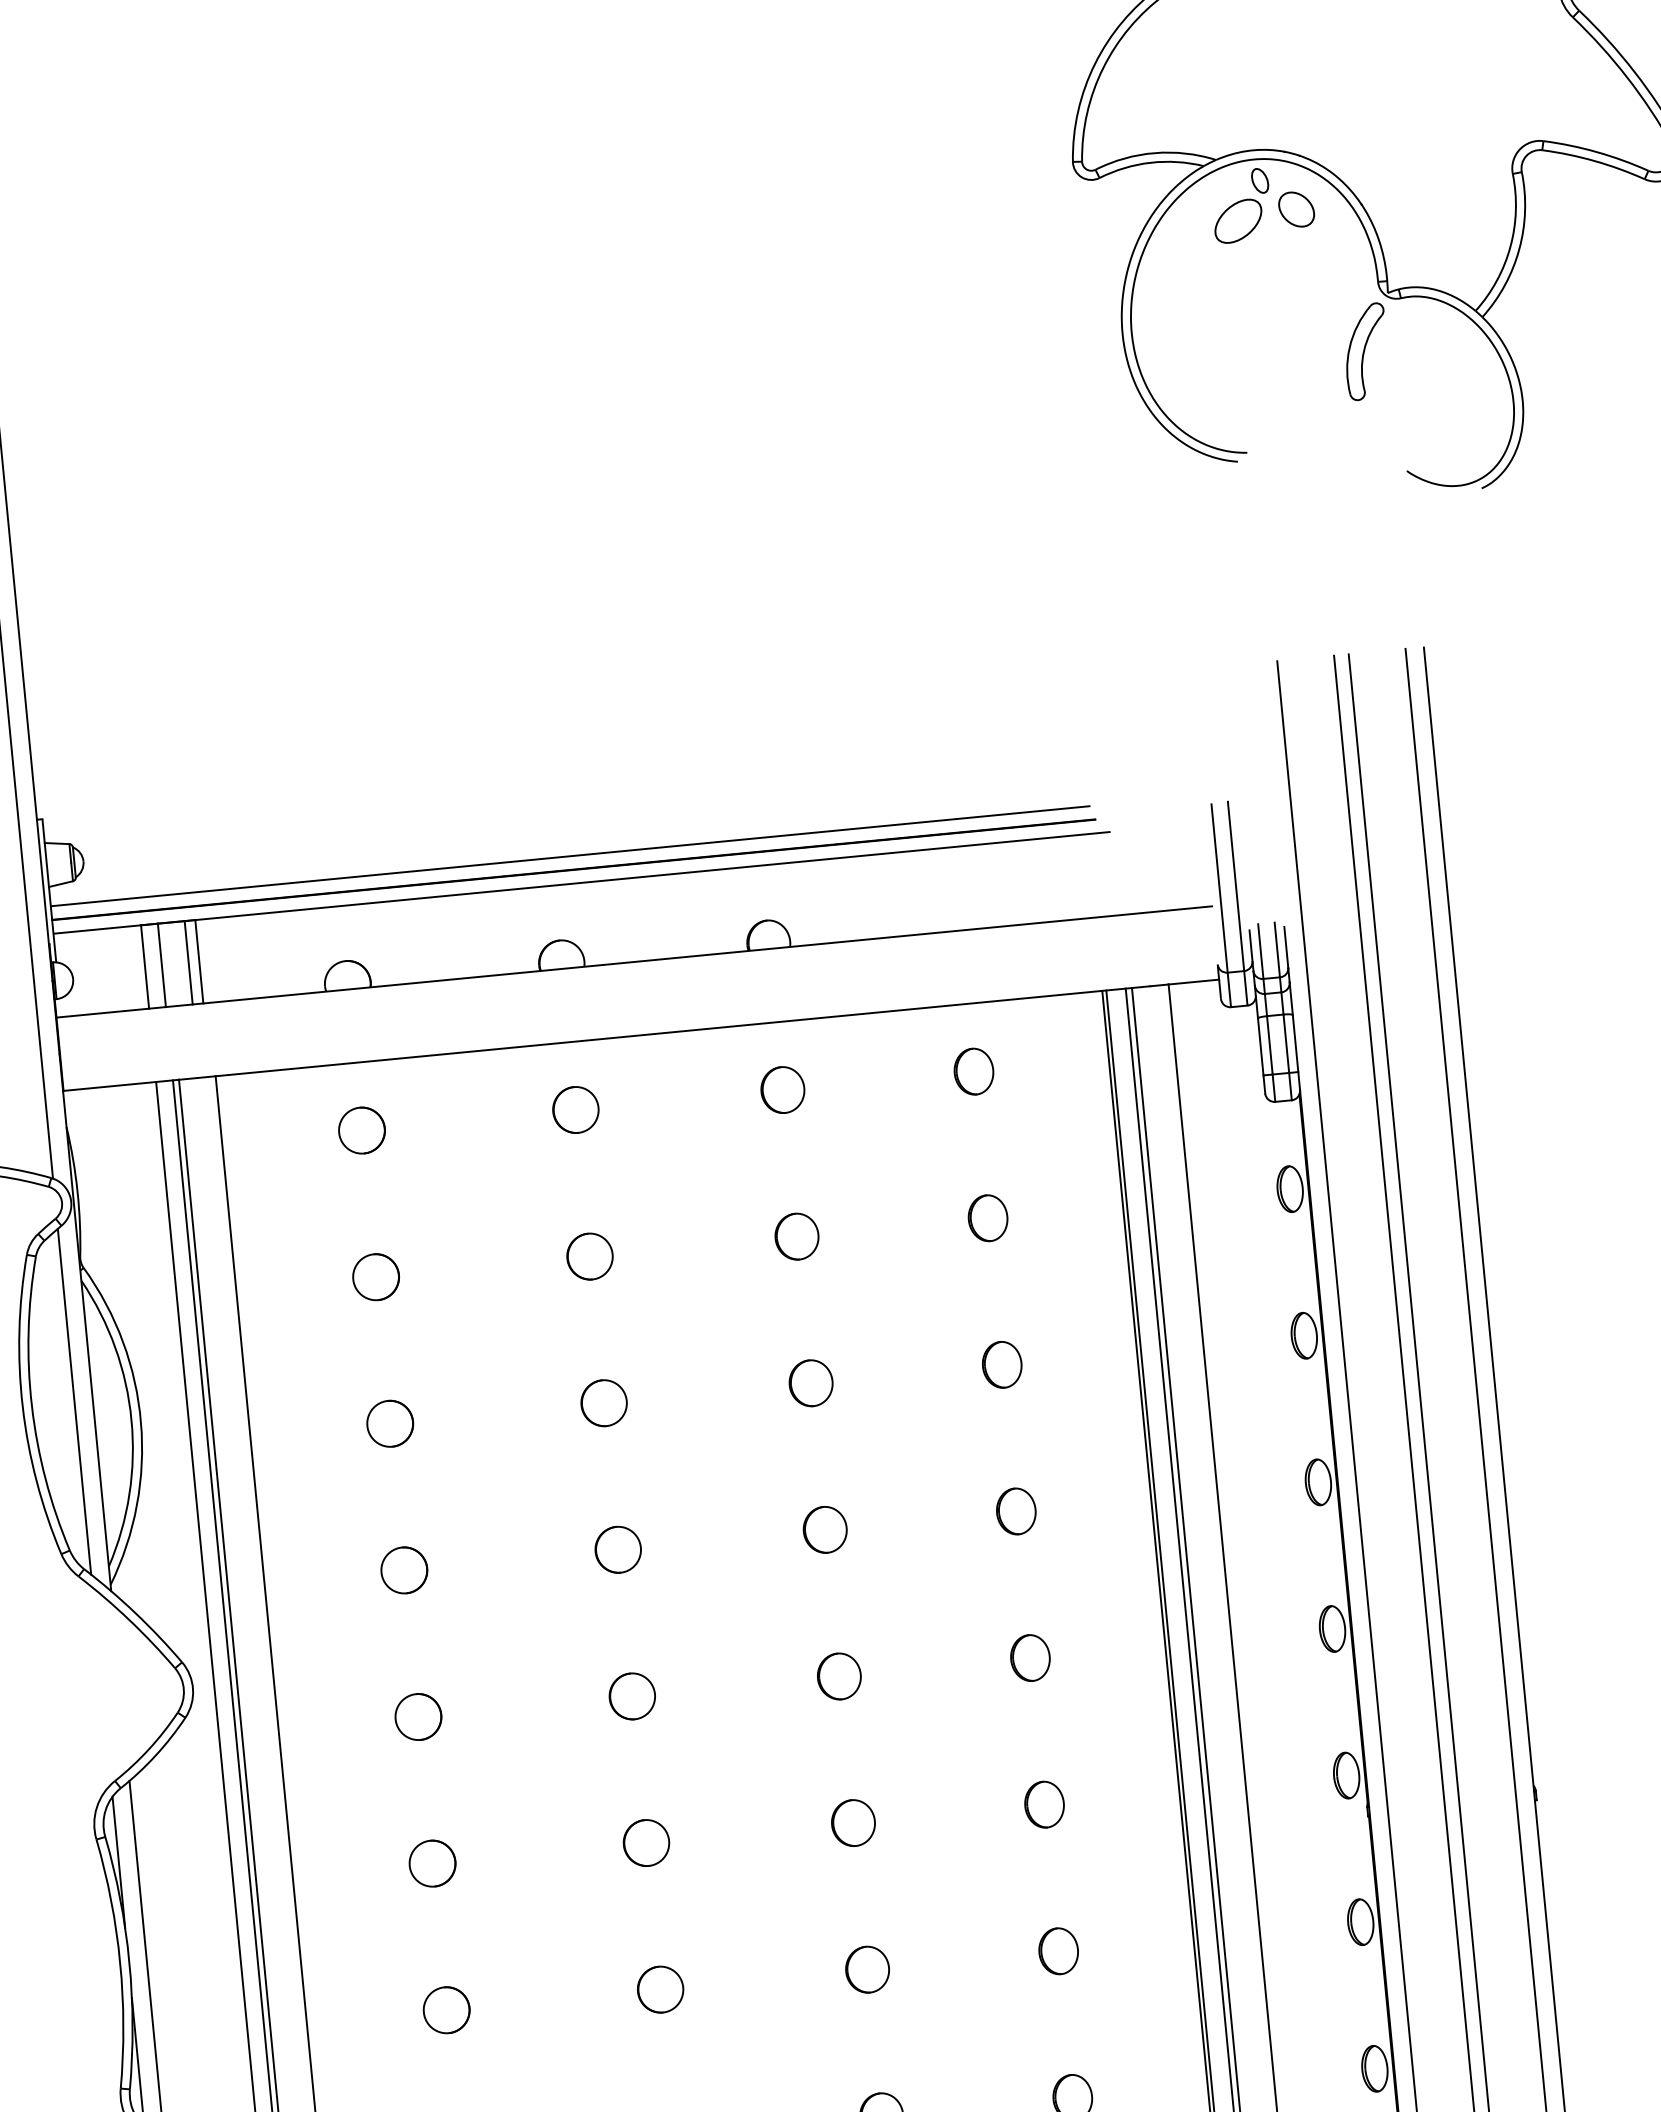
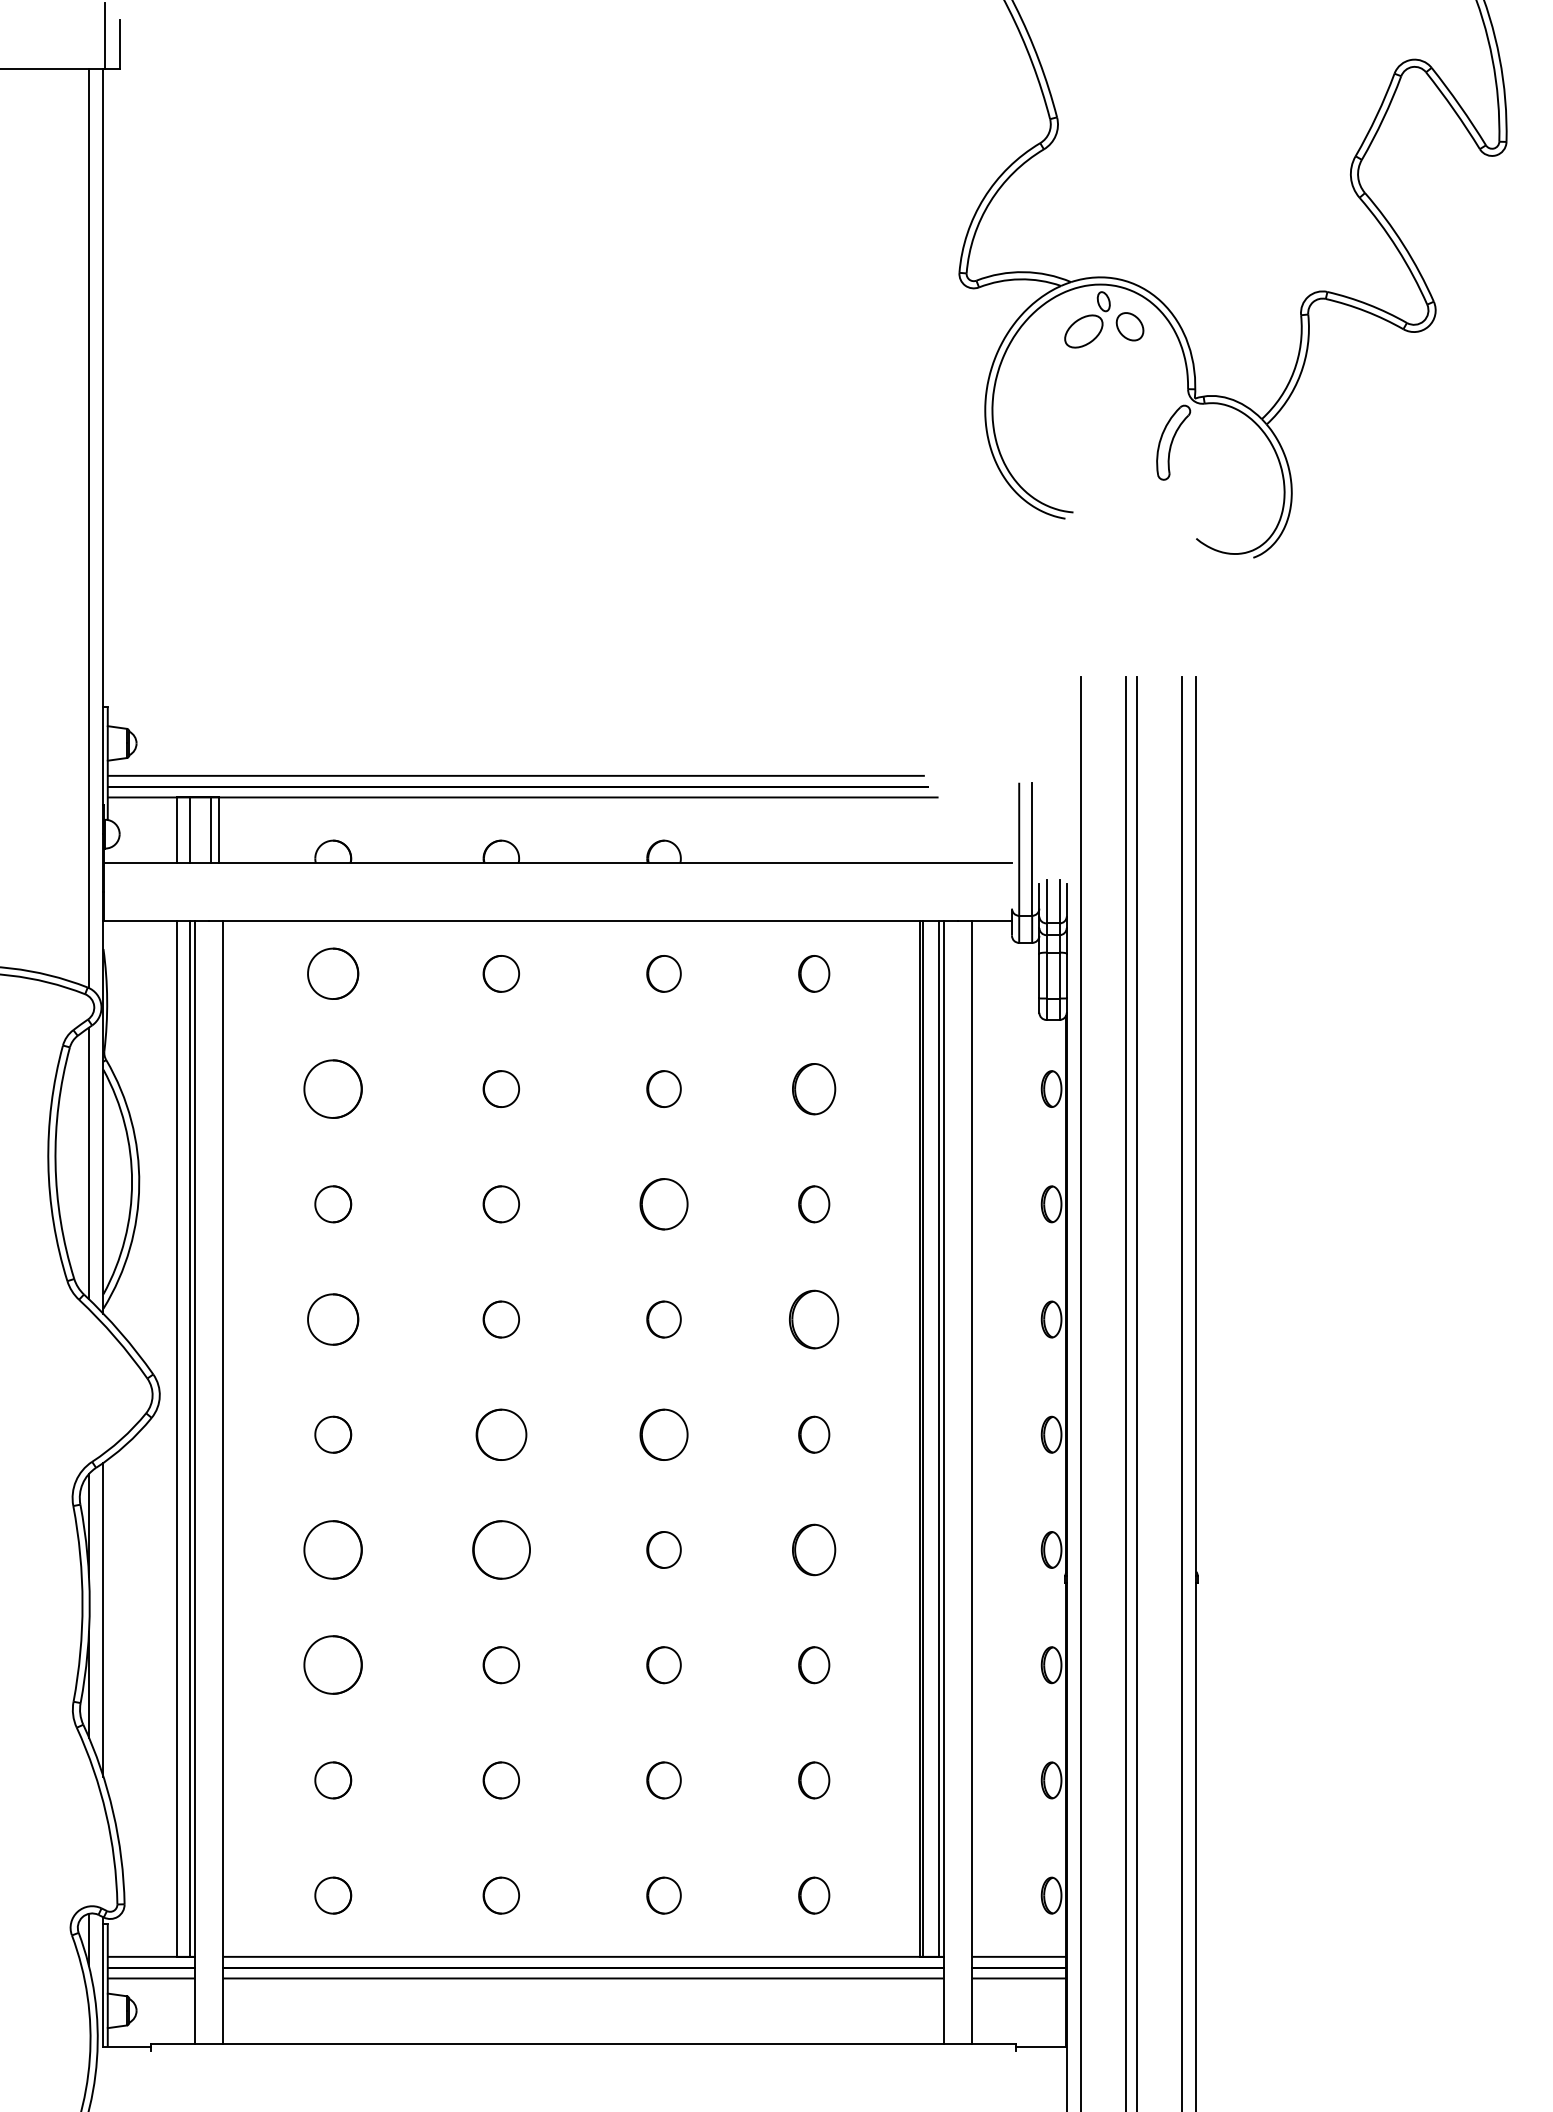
part: (362, 1130) -> (333, 973), size x1.4
part: (988, 1217) -> (814, 1088), size x1.4
part: (376, 1276) -> (333, 1088), size x1.6
part: (810, 1383) -> (663, 1204), size x1.4
part: (1016, 1511) -> (814, 1319), size x1.6
part: (404, 1570) -> (333, 1319), size x1.4
part: (838, 1676) -> (663, 1434), size x1.4
part: (631, 1696) -> (500, 1434), size x1.4
part: (1044, 1804) -> (814, 1549), size x1.4
part: (645, 1842) -> (500, 1549), size x1.6
part: (432, 1862) -> (333, 1549), size x1.6
part: (447, 2010) -> (333, 1665), size x1.6

